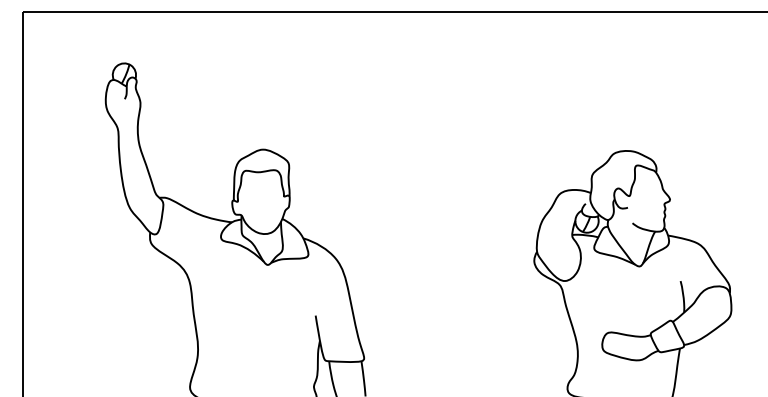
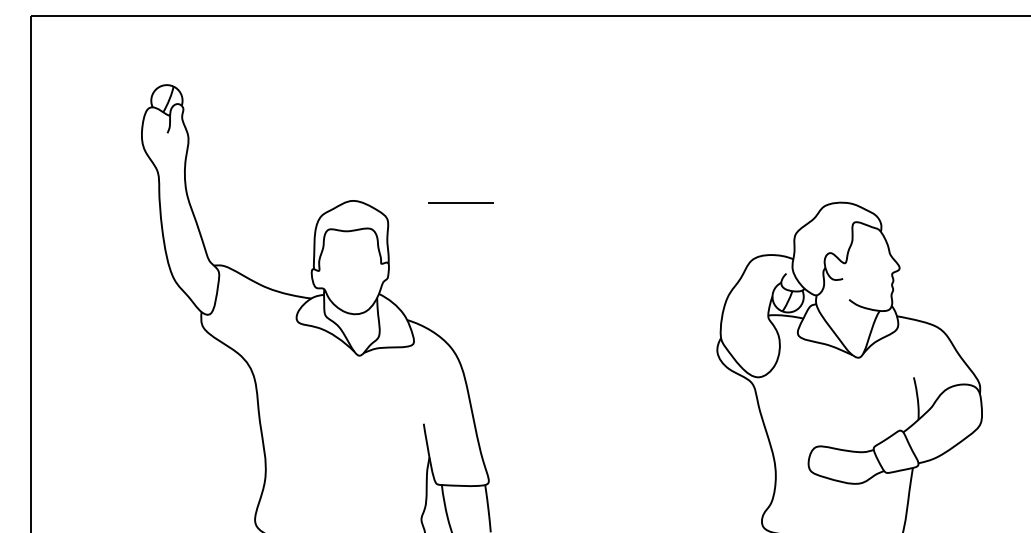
line: (343, 150) -> (460, 202), added

